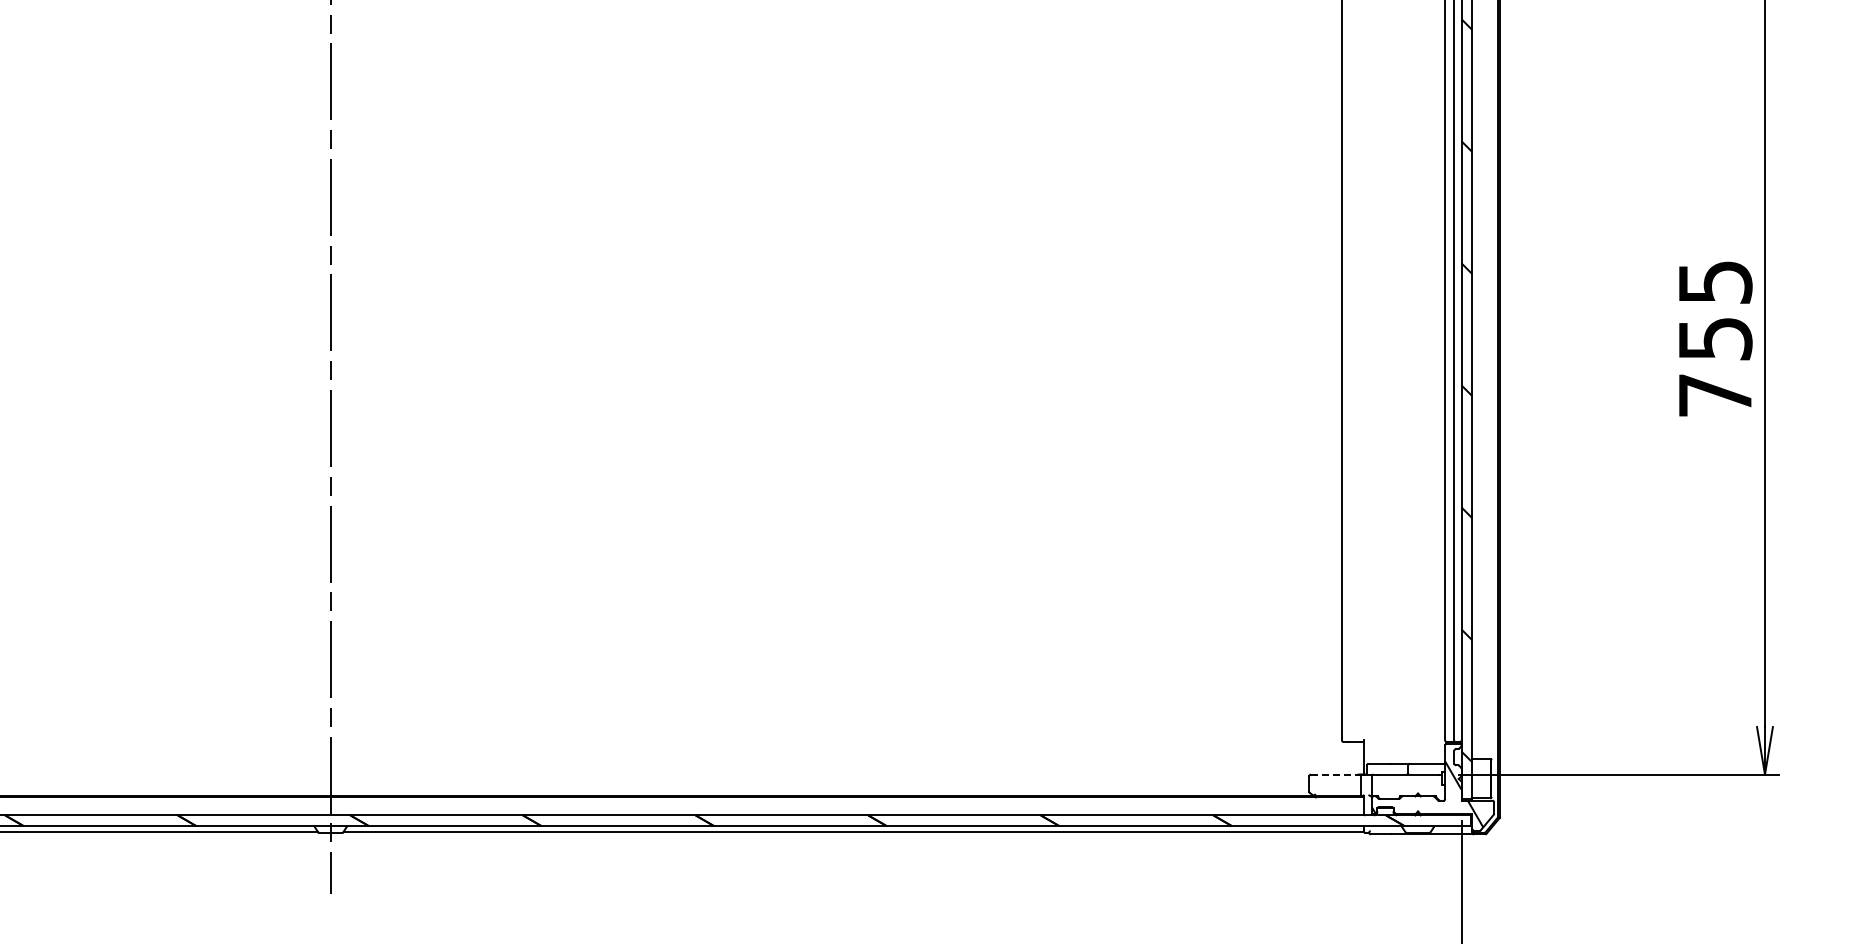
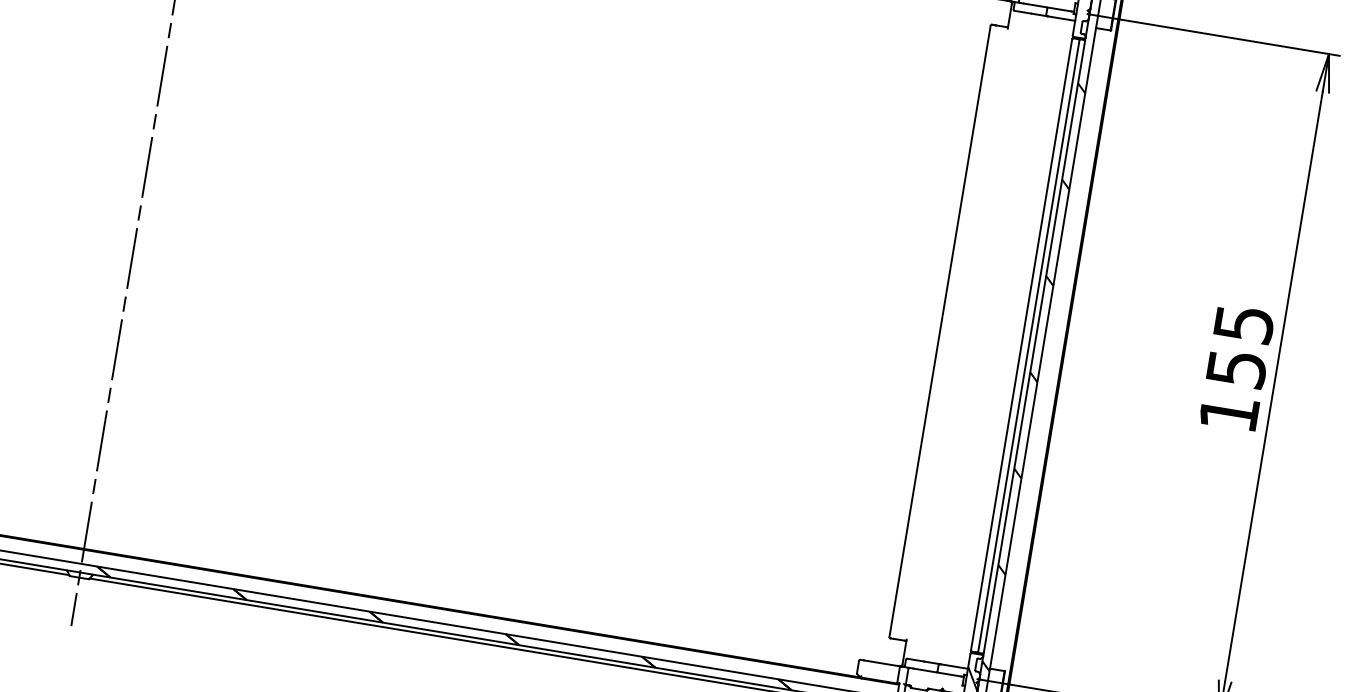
text: (1715, 395) -> (1229, 413), 755 -> 155
line: (1337, 774) -> (881, 663), dashed -> solid

